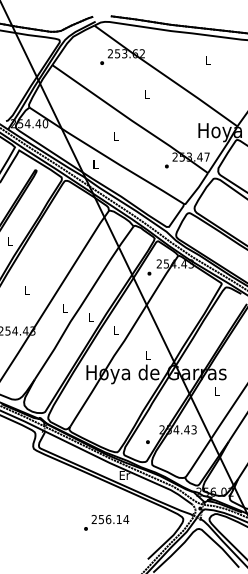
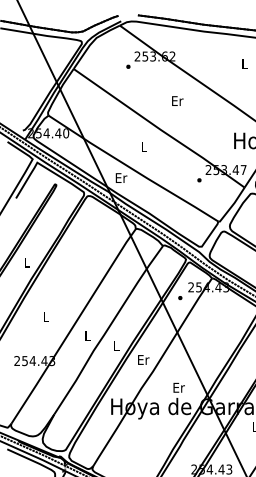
text: (147, 93) -> (178, 100), L -> Er
text: (95, 164) -> (121, 178), L -> Er
text: (116, 329) -> (144, 359), L -> Er
text: (148, 355) -> (179, 387), L -> Er

